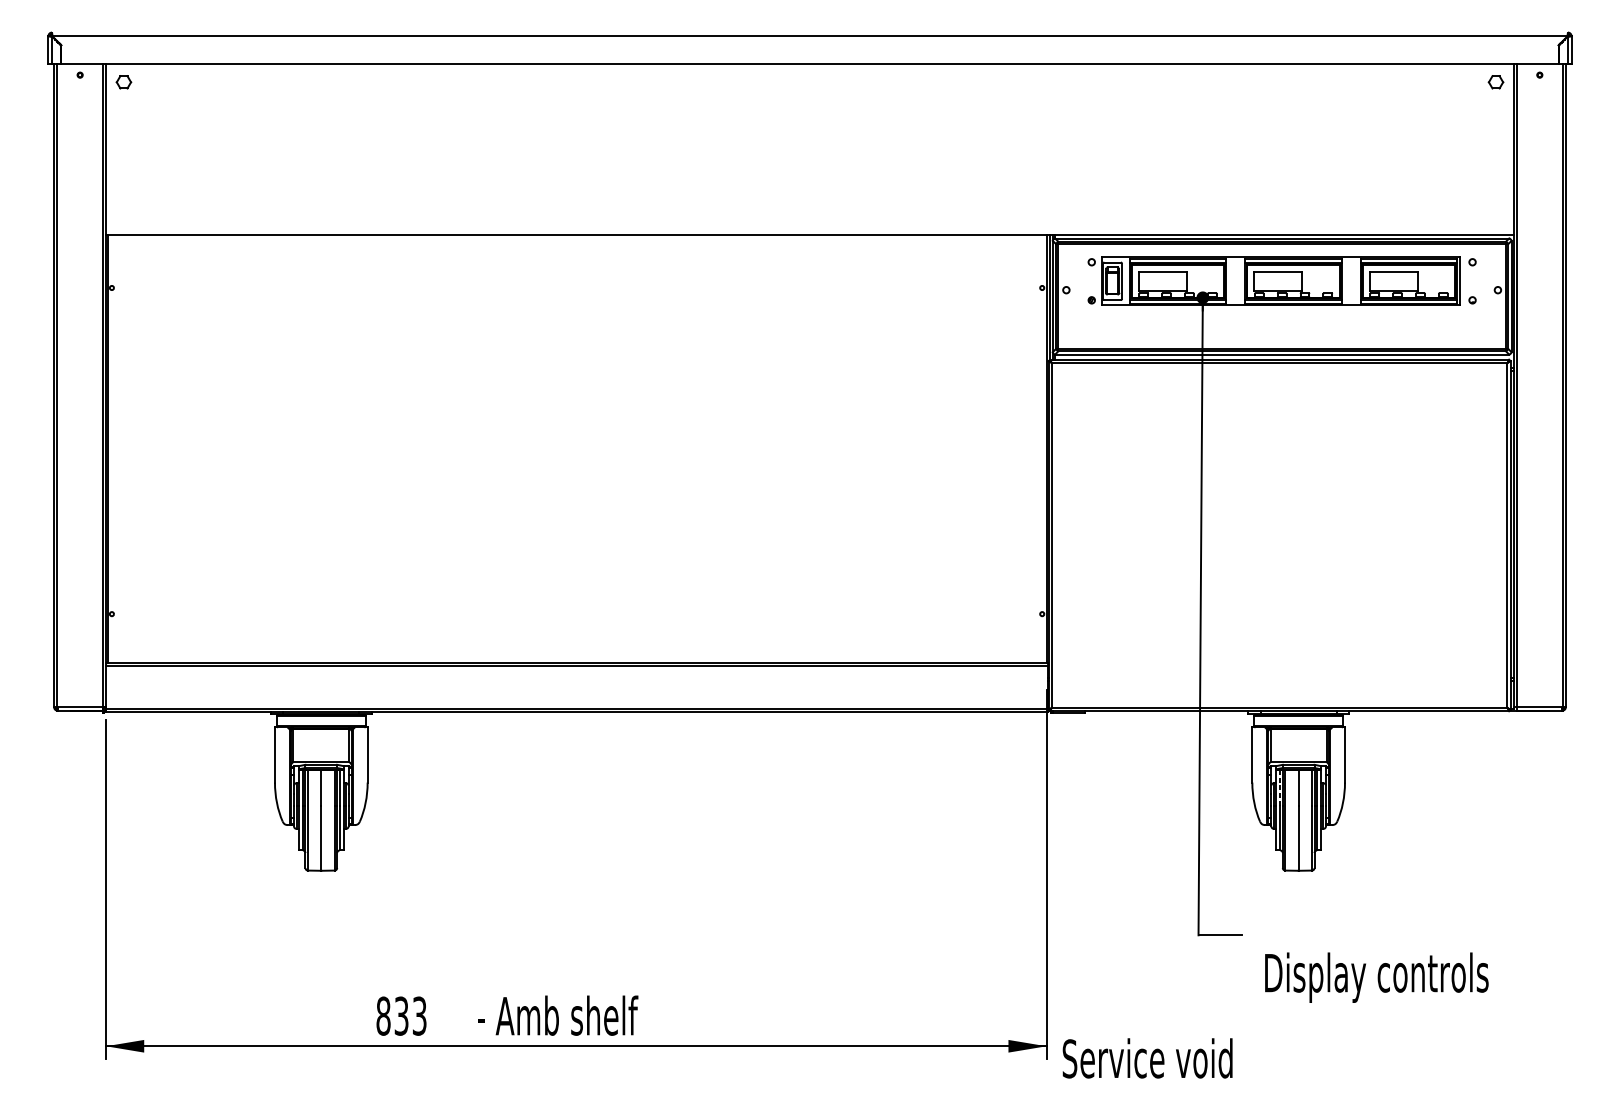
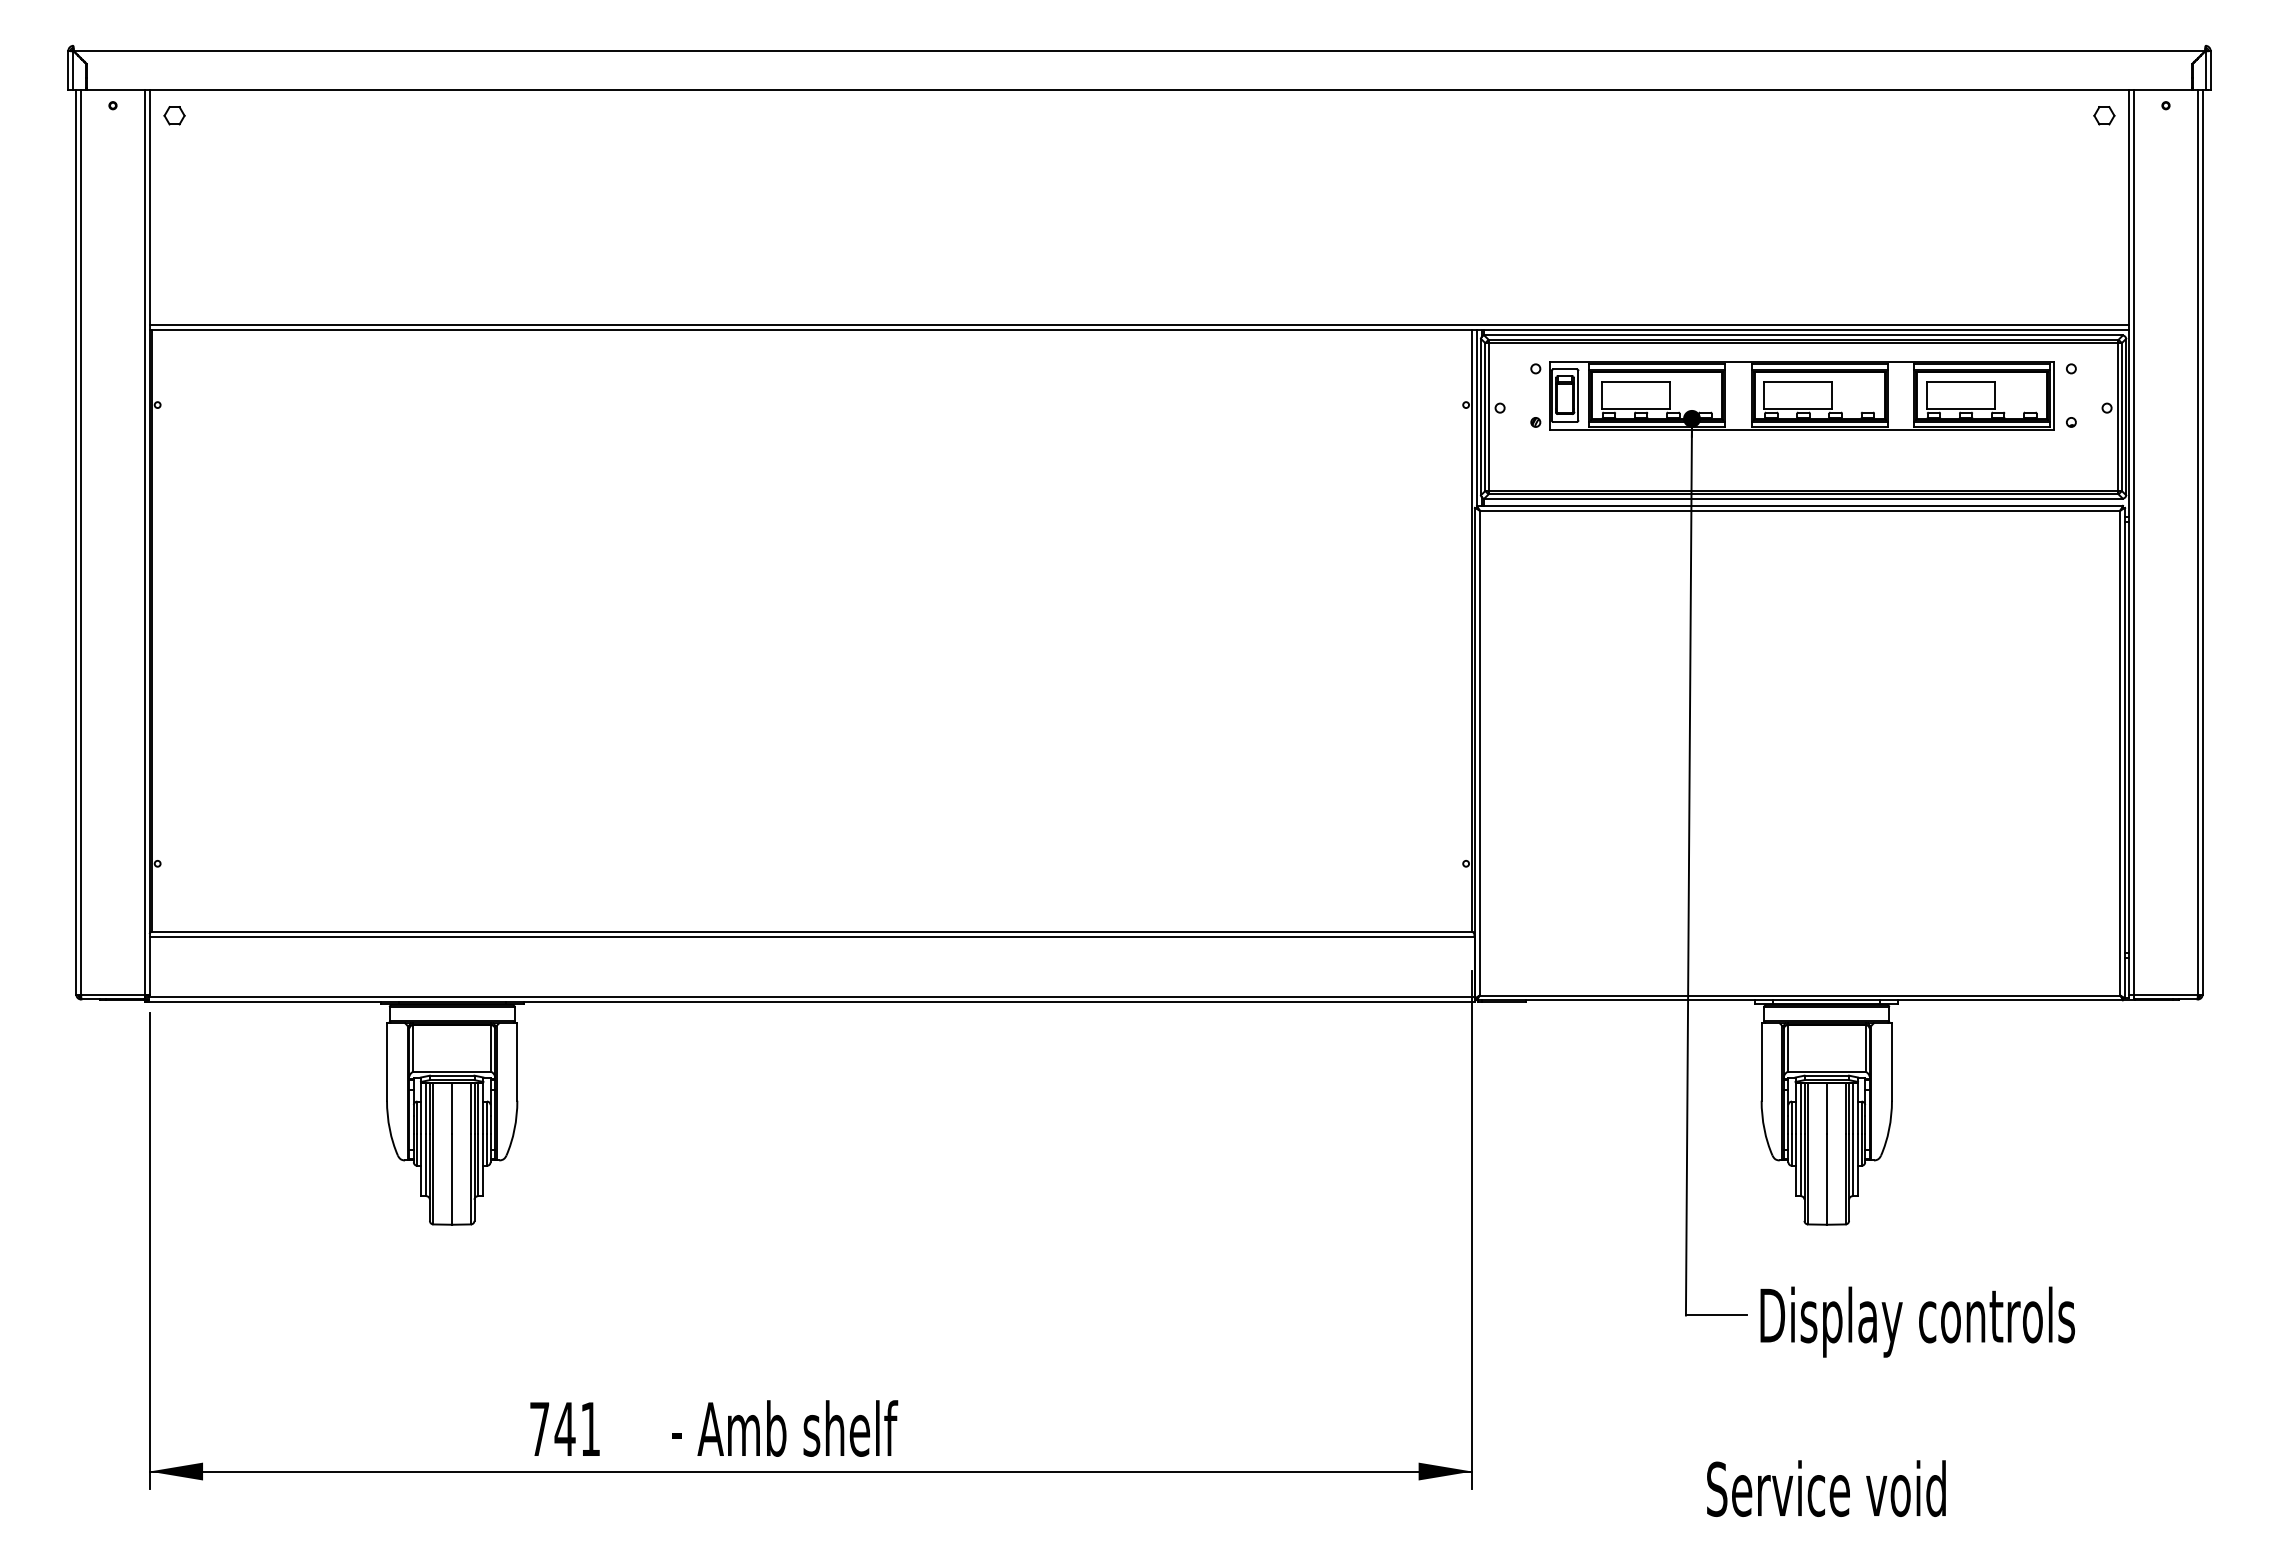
line: (810, 230) -> (1139, 324), added
line: (1279, 787) -> (1800, 1107), dashed -> solid
text: (1376, 977) -> (1917, 1321), moved
text: (401, 1015) -> (564, 1428), 833 -> 741
text: (1147, 1058) -> (1826, 1488), moved

